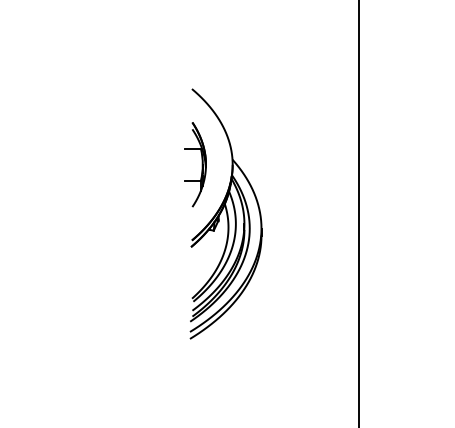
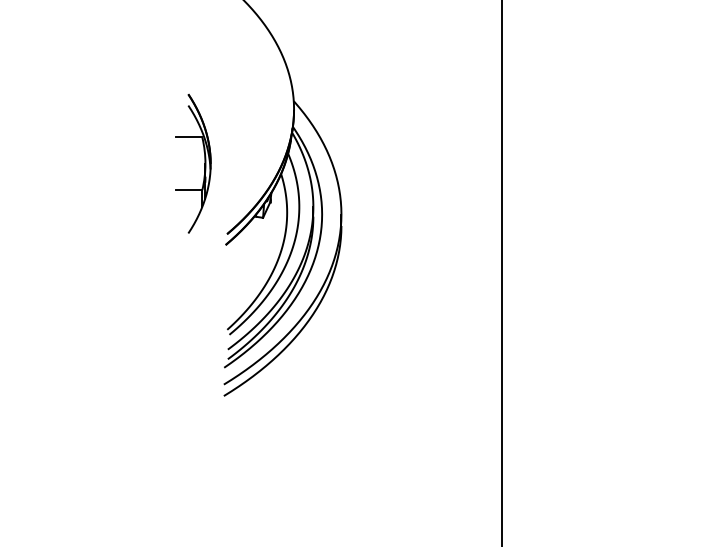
part: (195, 164) -> (193, 163), moved

